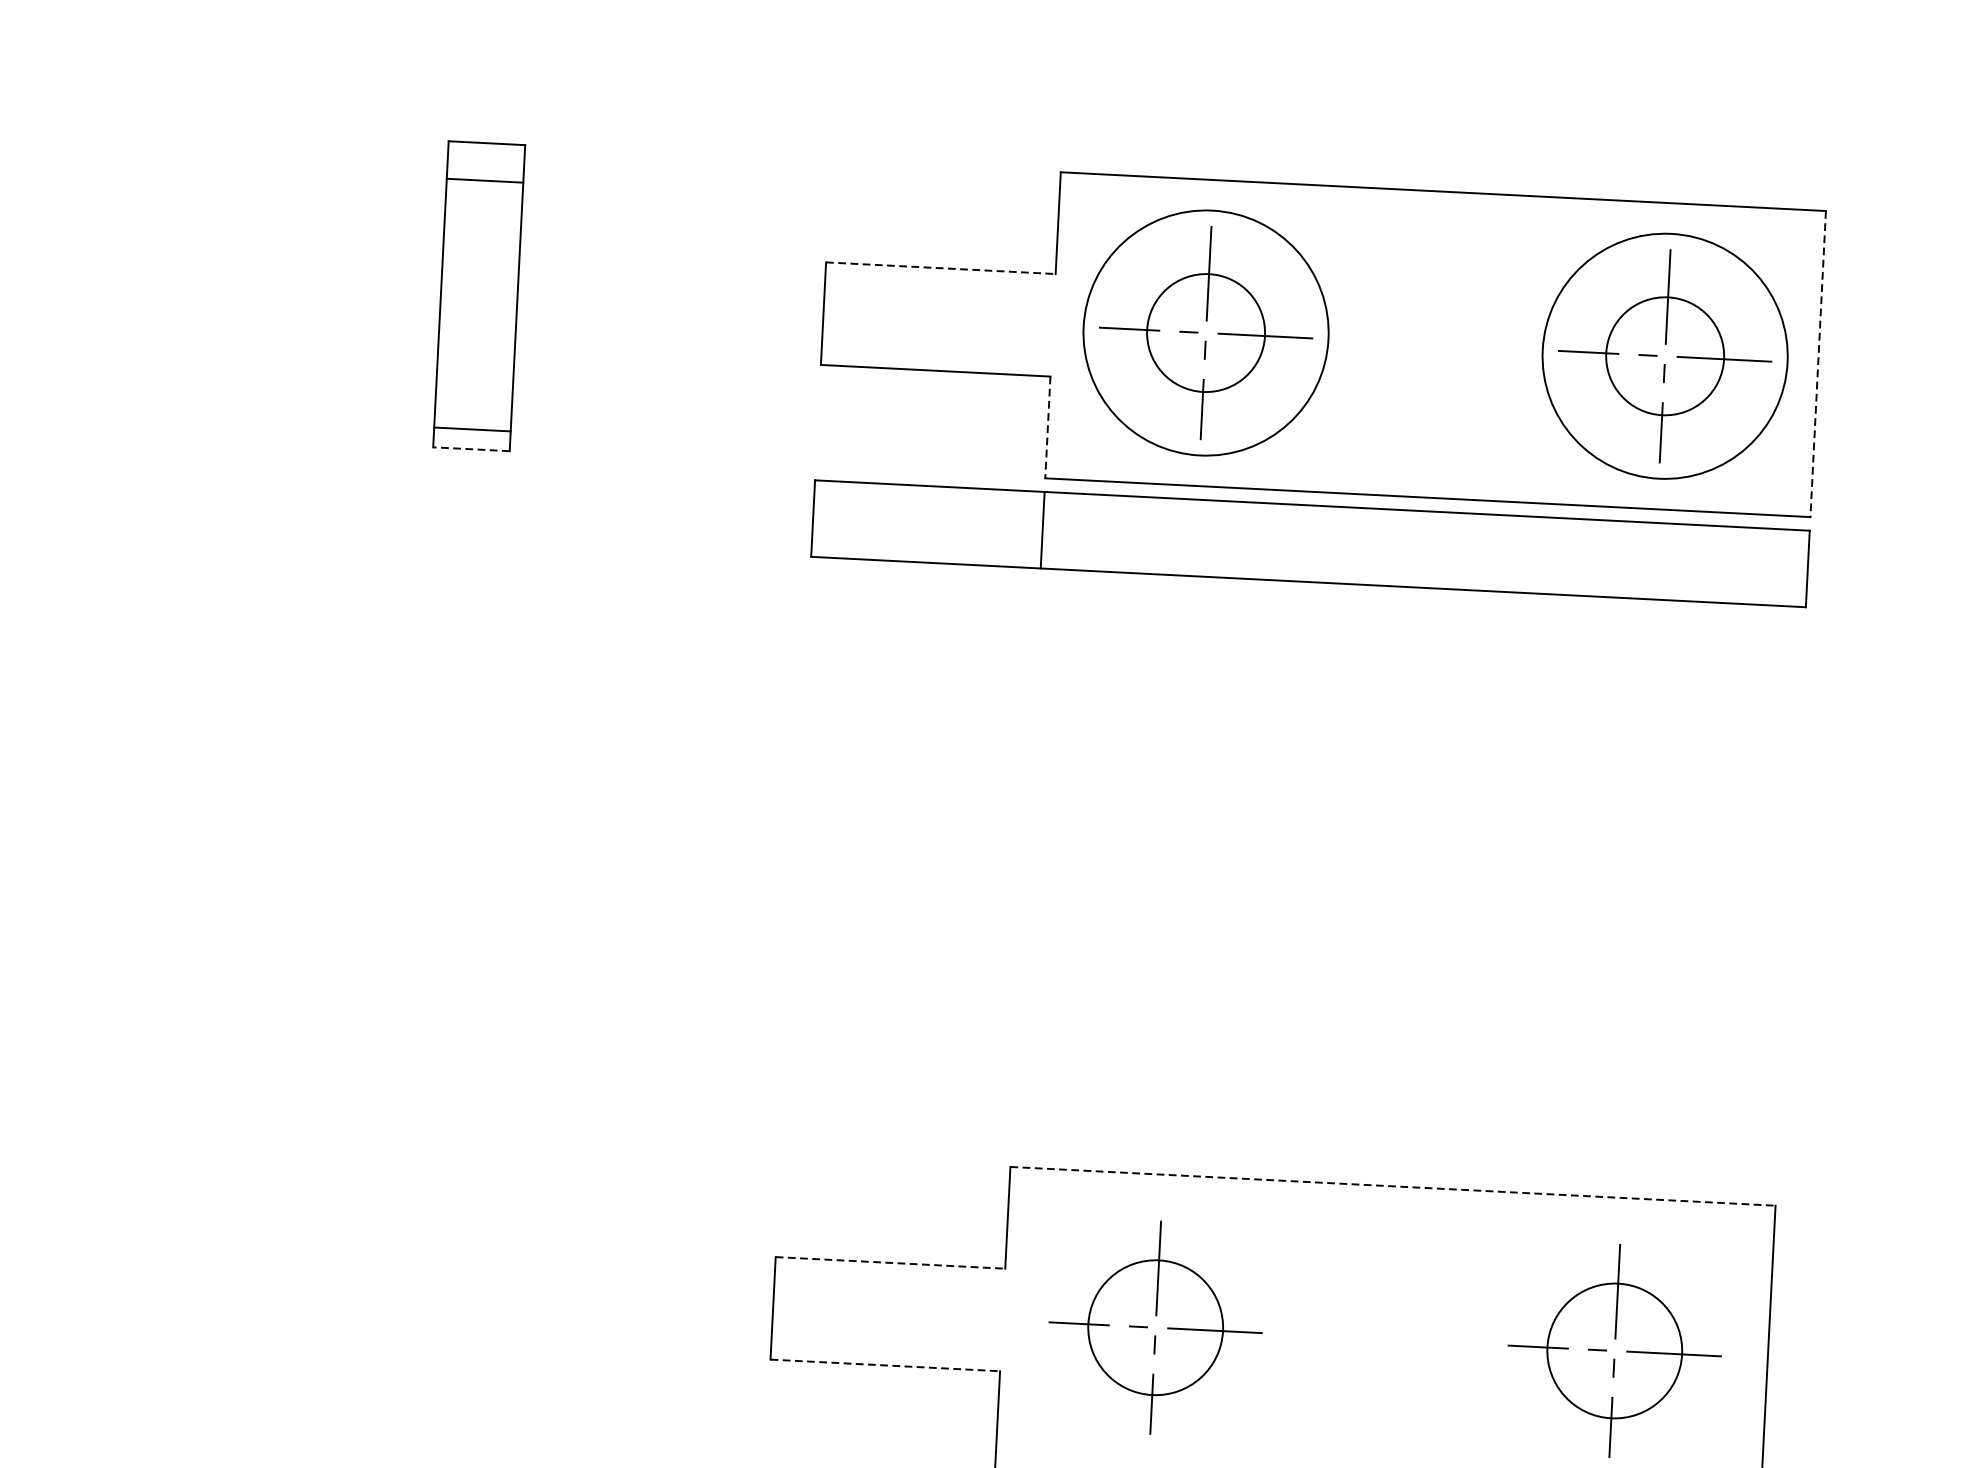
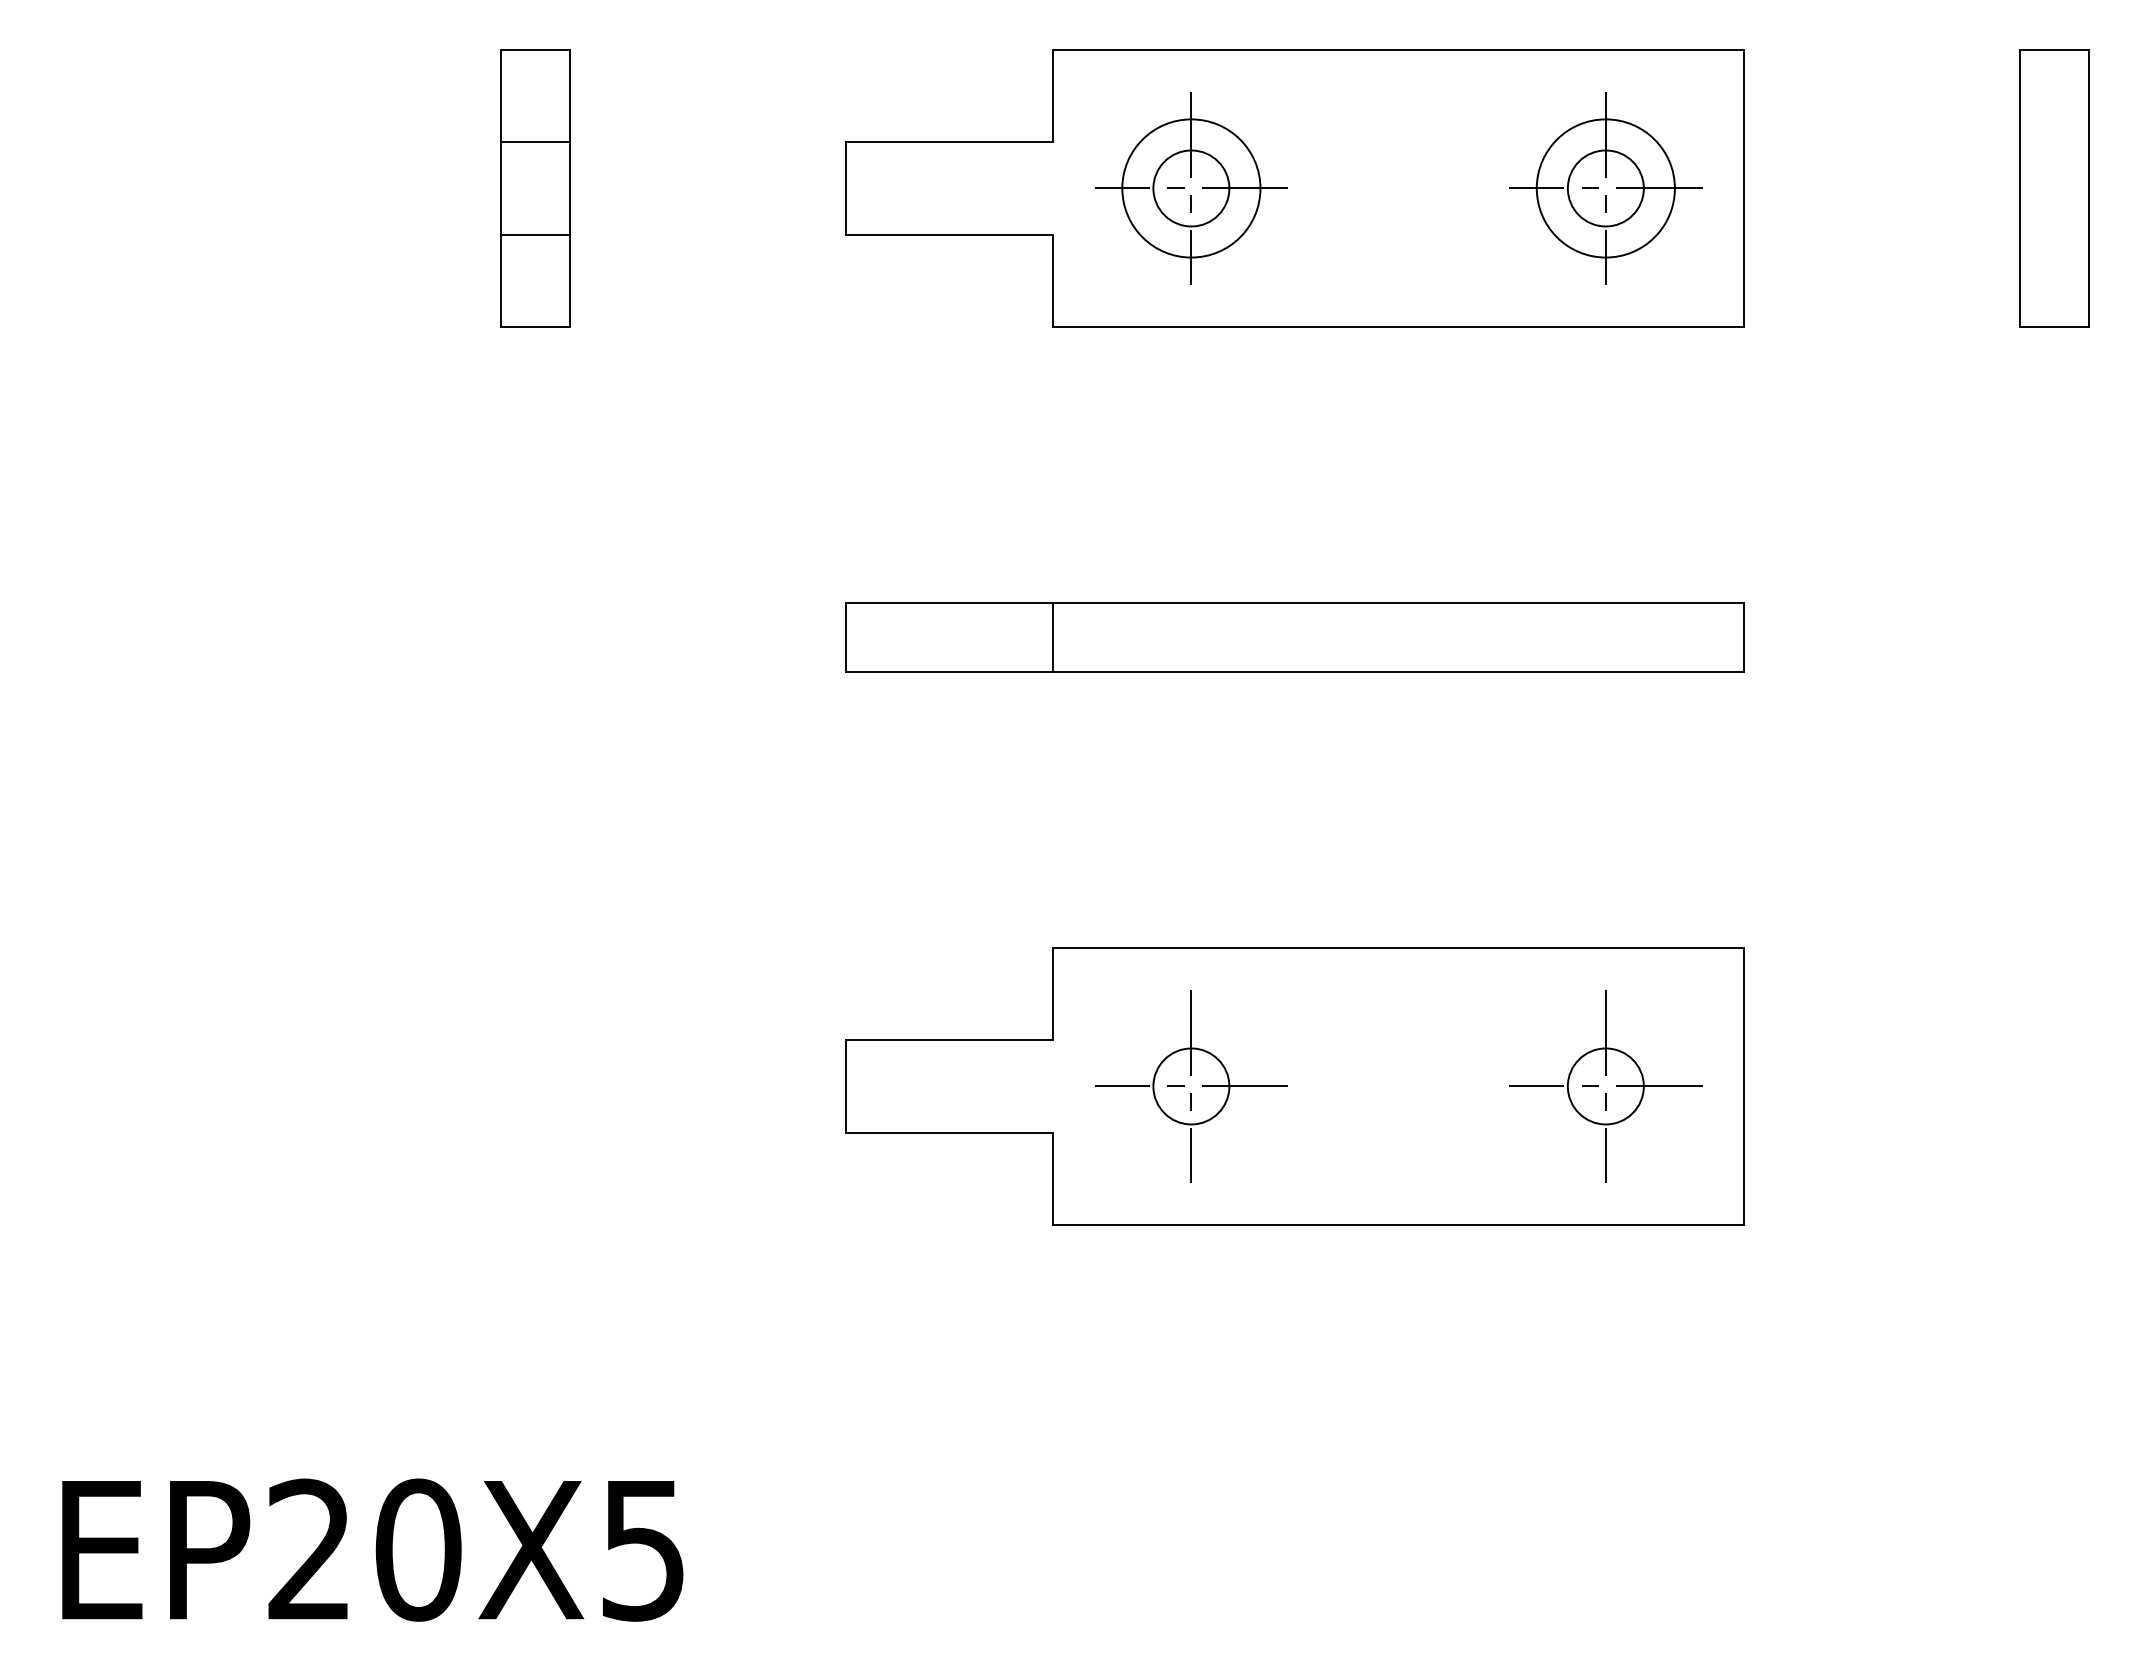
line: (484, 181) -> (534, 142), moved
line: (940, 268) -> (949, 142), dashed -> solid
circle: (1206, 333) -> (1191, 188), size x0.62
circle: (1206, 333) -> (1191, 188), size x0.71
circle: (1664, 356) -> (1605, 188), size x0.62
circle: (1664, 356) -> (1605, 188), size x0.71
line: (1818, 364) -> (1744, 188), dashed -> solid
line: (1048, 427) -> (1053, 280), dashed -> solid
line: (471, 429) -> (534, 234), moved
line: (471, 449) -> (535, 326), dashed -> solid
part: (1309, 543) -> (1294, 637), moved
line: (1393, 1186) -> (1399, 948), dashed -> solid
line: (890, 1263) -> (949, 1040), dashed -> solid
circle: (1155, 1327) -> (1191, 1086), size x0.62
circle: (1614, 1351) -> (1605, 1086), size x0.62
line: (885, 1365) -> (949, 1132), dashed -> solid

